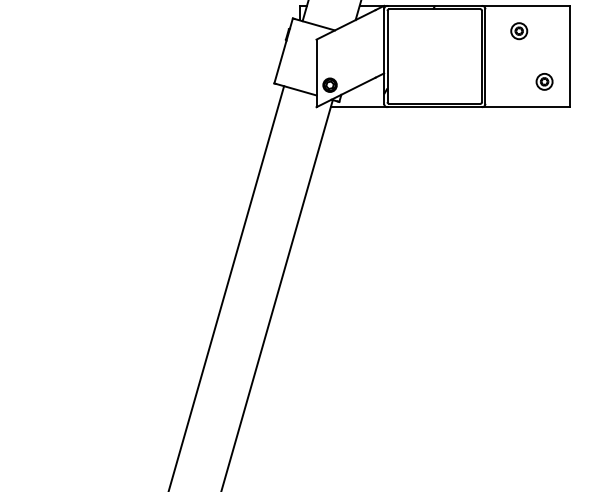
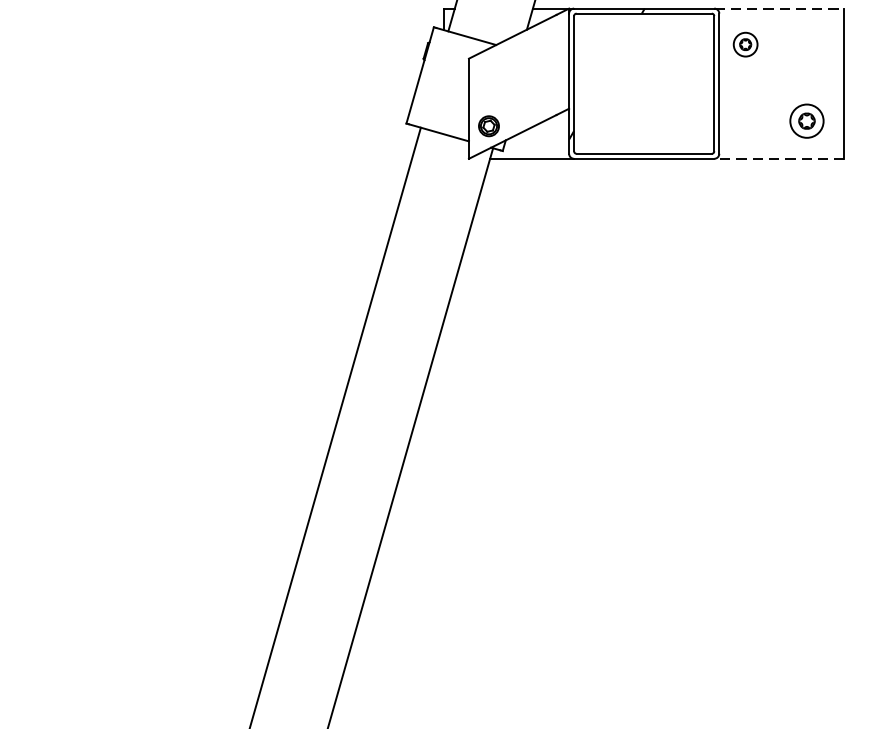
line: (526, 5) -> (780, 8), solid -> dashed
part: (519, 31) -> (746, 45), moved
part: (544, 81) -> (806, 120), size x1.4
line: (526, 107) -> (780, 159), solid -> dashed

